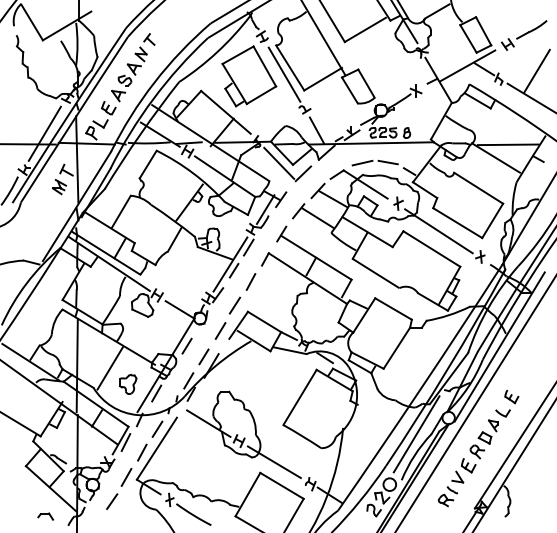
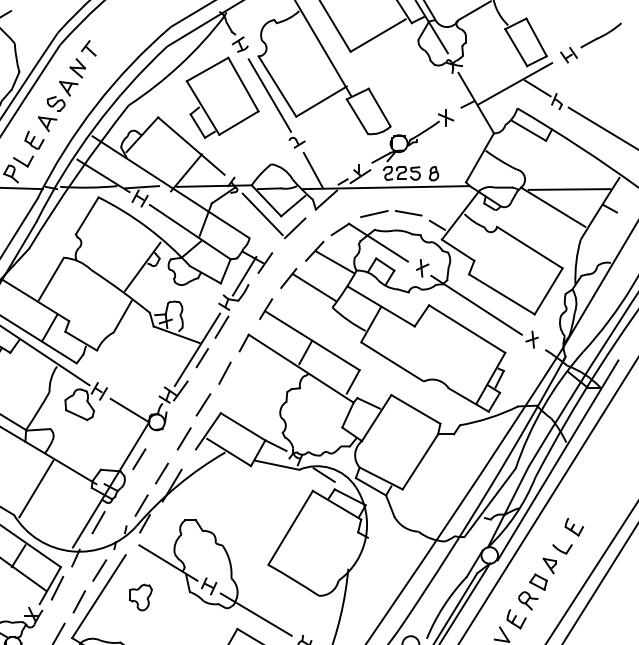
line: (536, 70) -> (607, 89), removed
part: (128, 384) -> (141, 597), moved
line: (416, 434) -> (446, 577), removed

